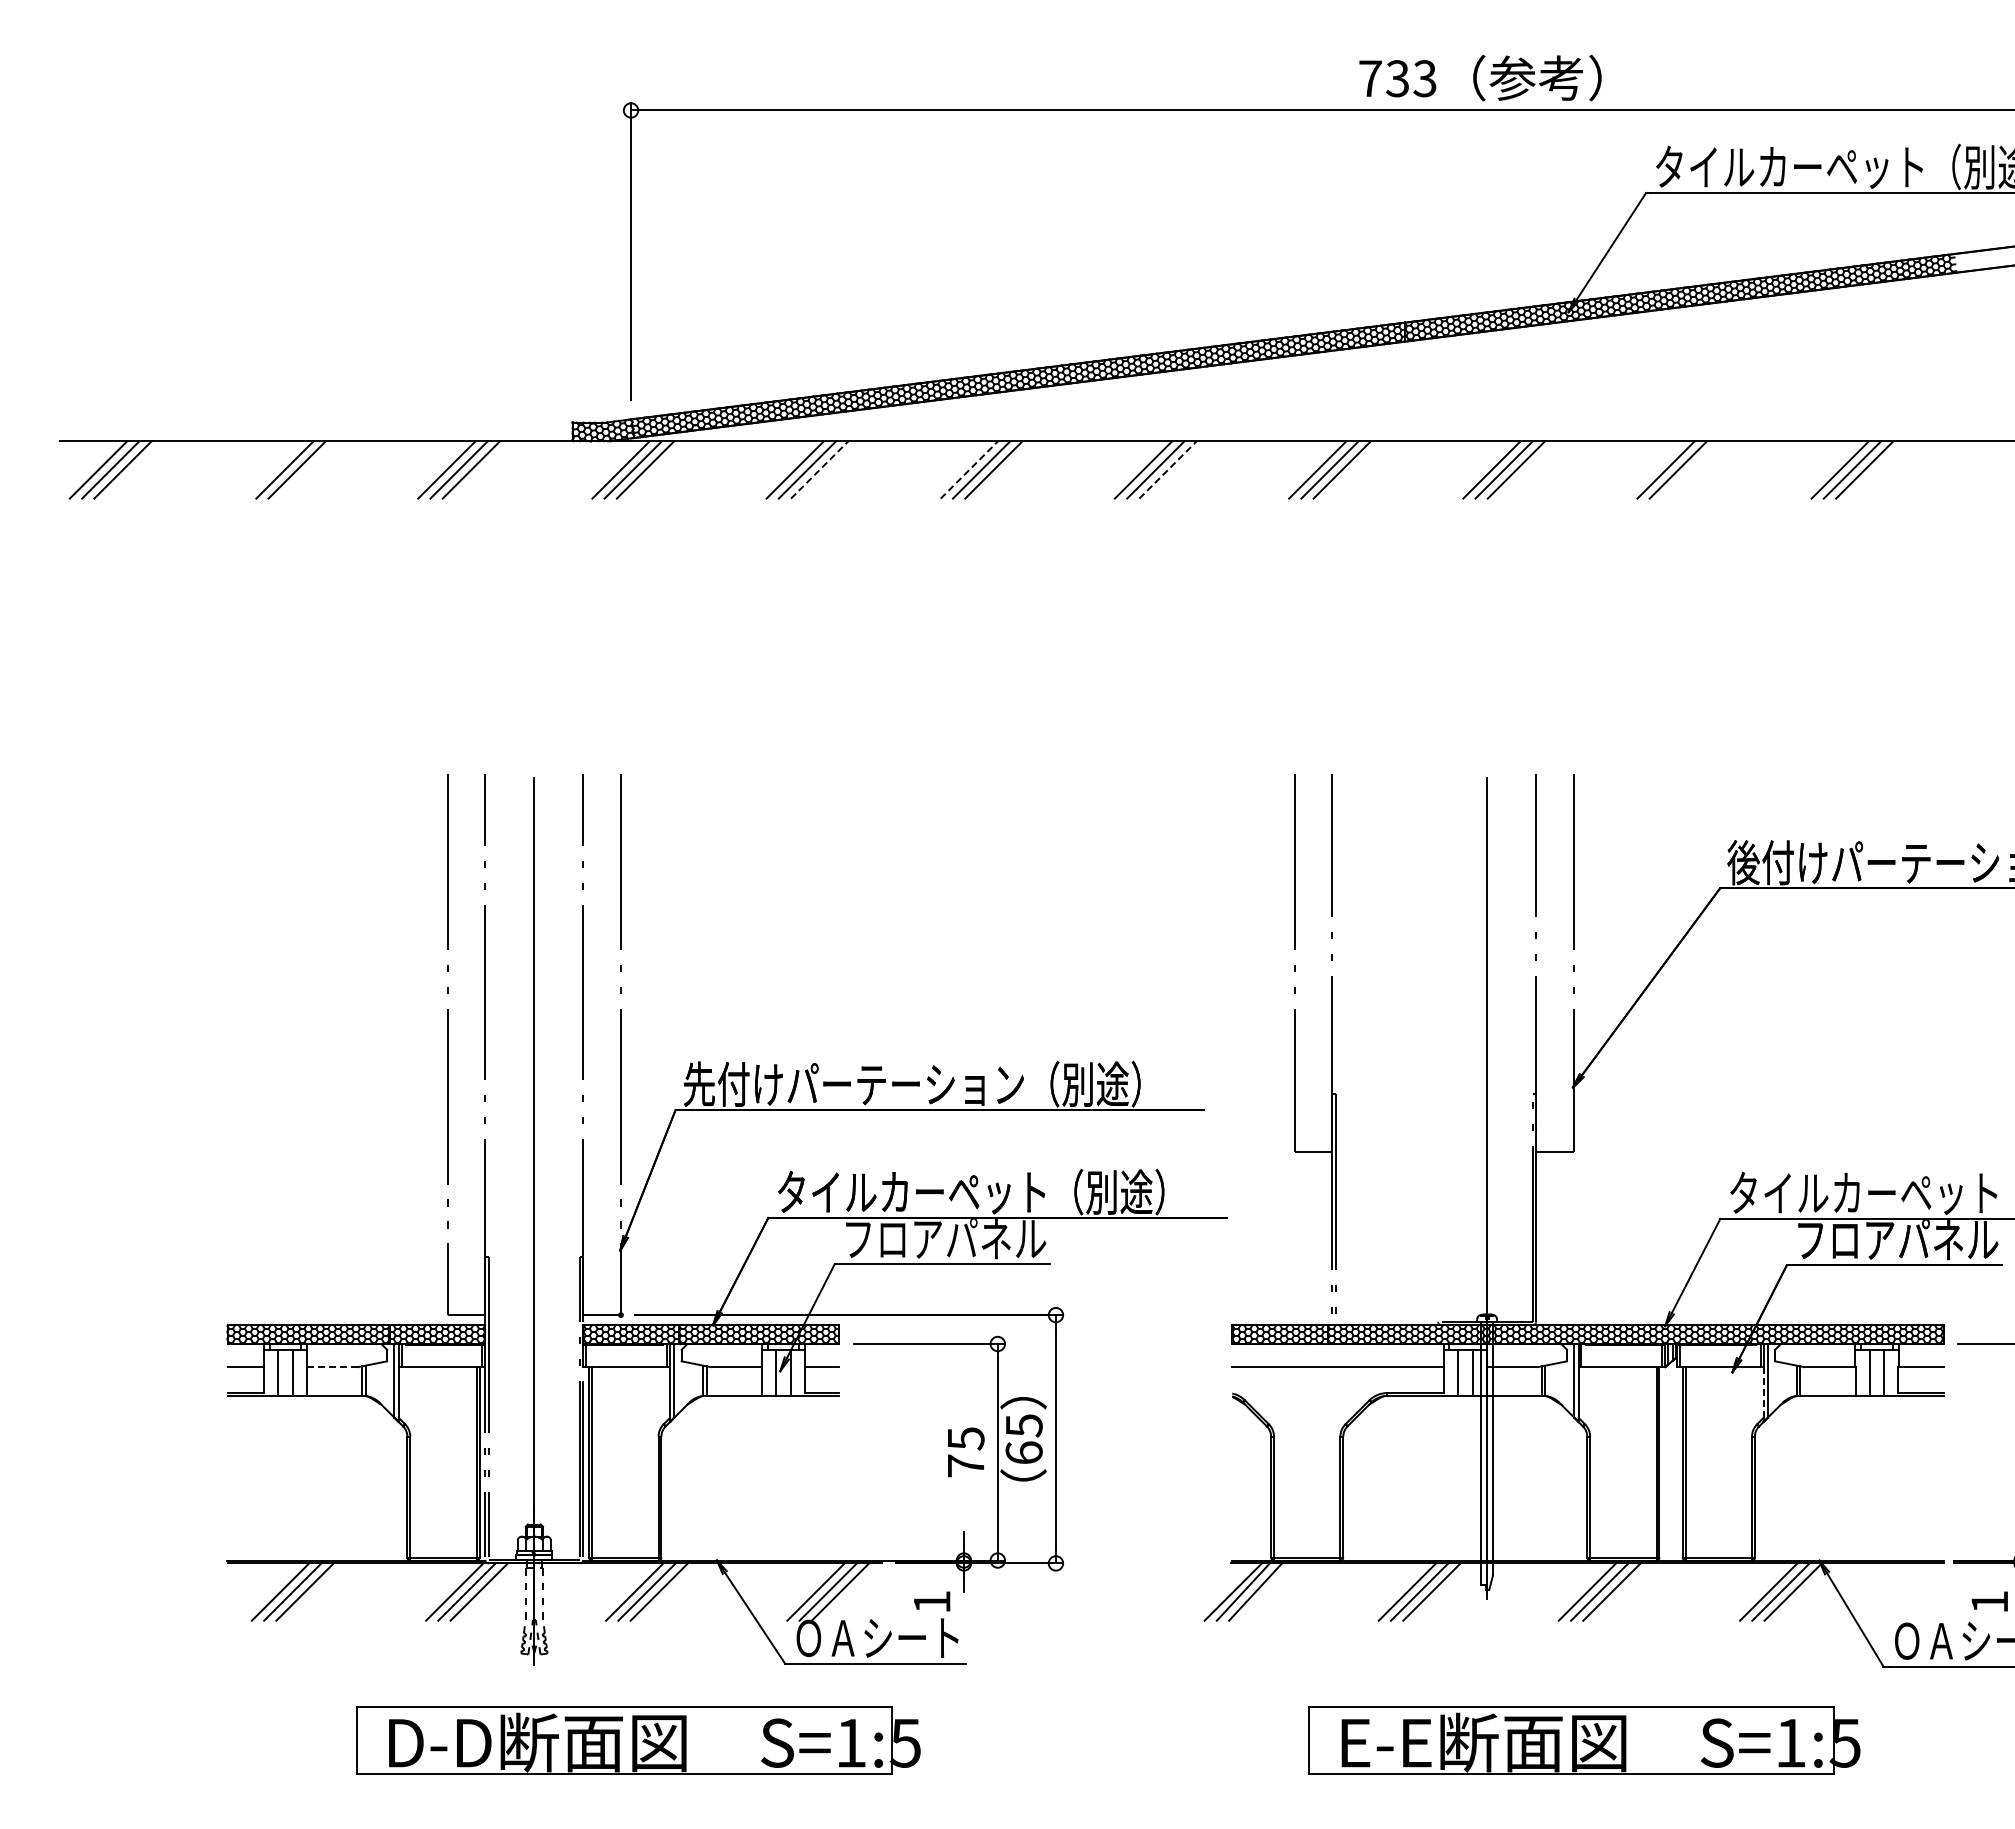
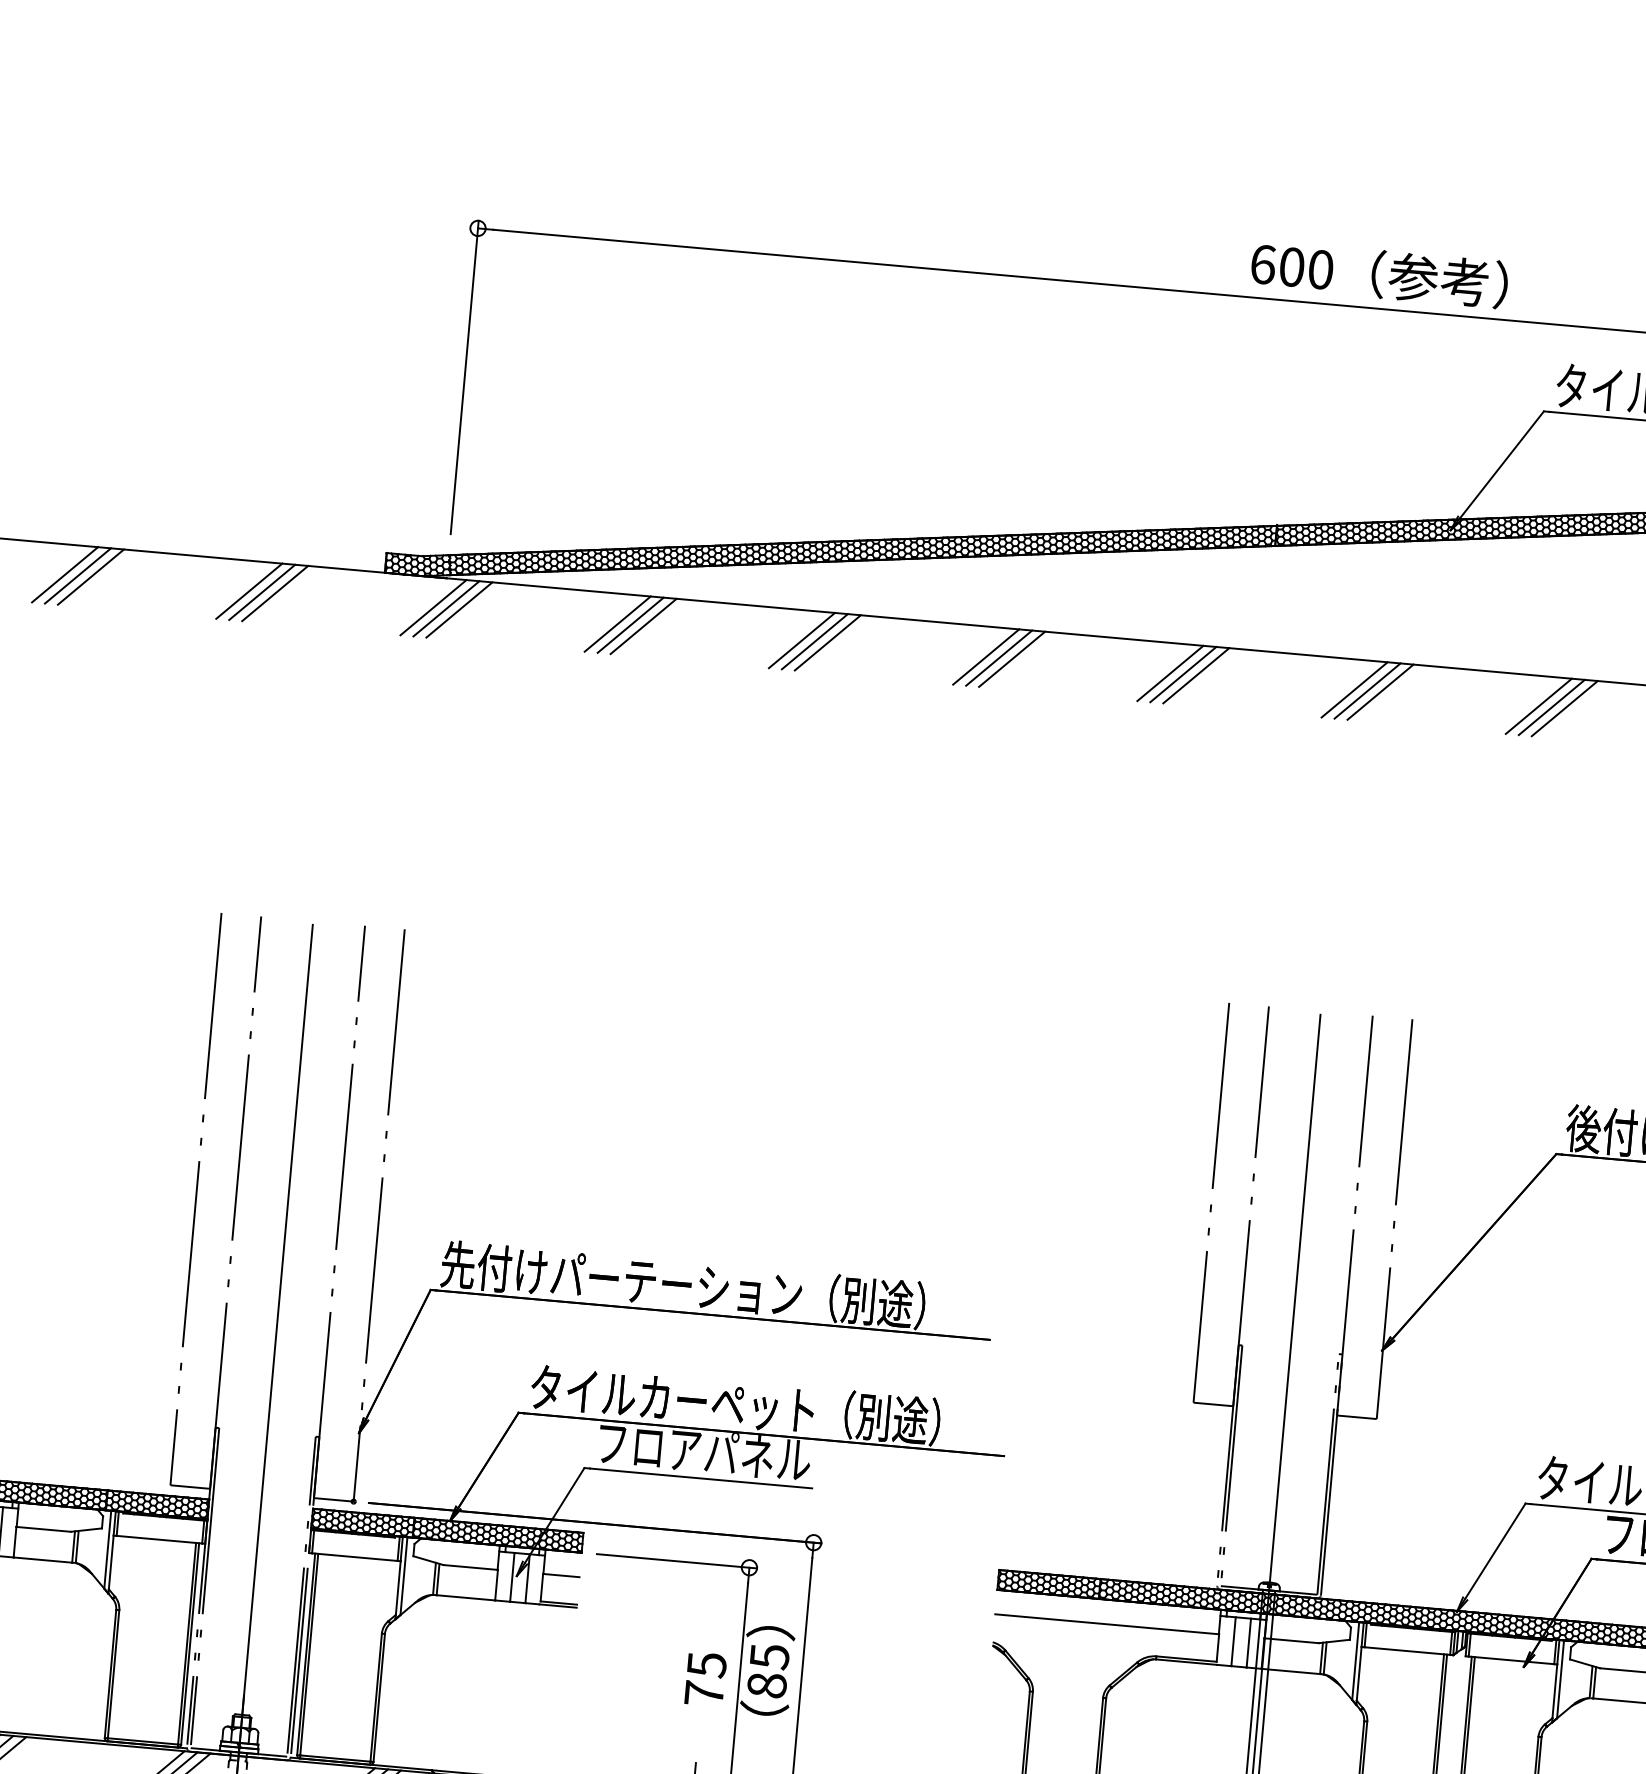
text: (1397, 78) -> (1291, 266), 733 -> 600
line: (272, 469) -> (64, 574), added
line: (819, 469) -> (643, 625), dashed -> solid
line: (969, 469) -> (802, 640), dashed -> solid
line: (1168, 469) -> (1012, 658), dashed -> solid
line: (1690, 469) -> (1564, 708), added
part: (1331, 1043) -> (1242, 1291), moved
line: (332, 1367) -> (43, 1529), dashed -> solid
line: (1763, 1392) -> (1554, 1691), dashed -> solid
text: (1023, 1452) -> (766, 1684), 65 -> 85

